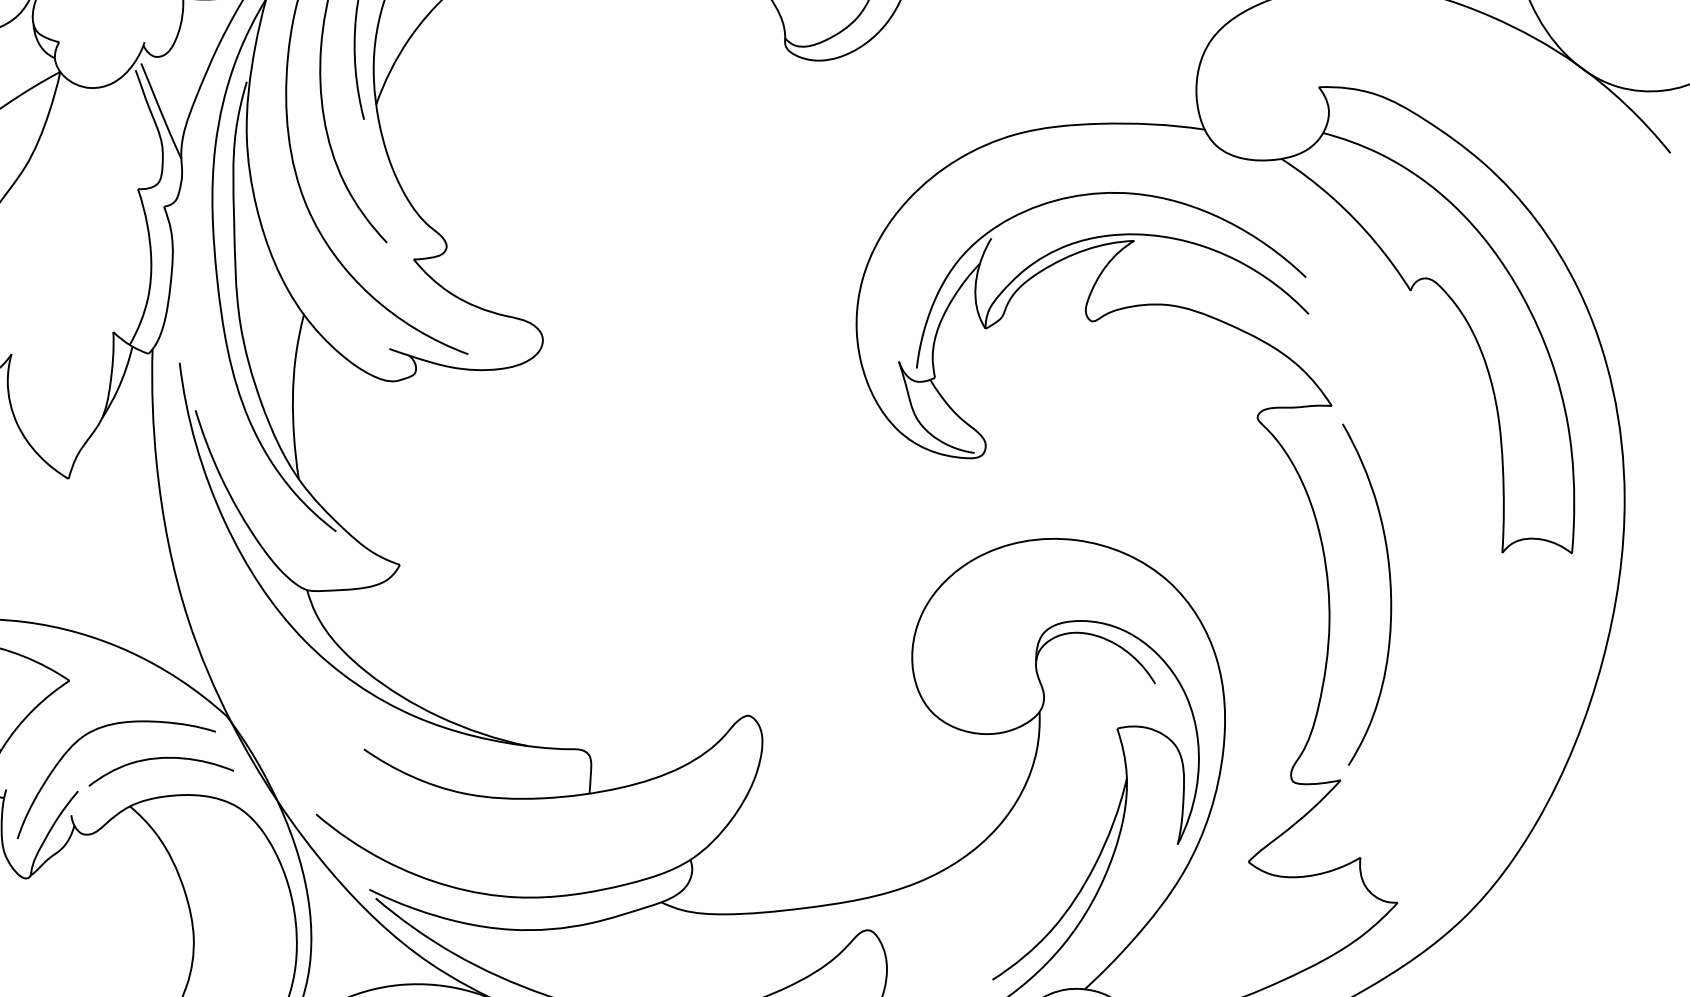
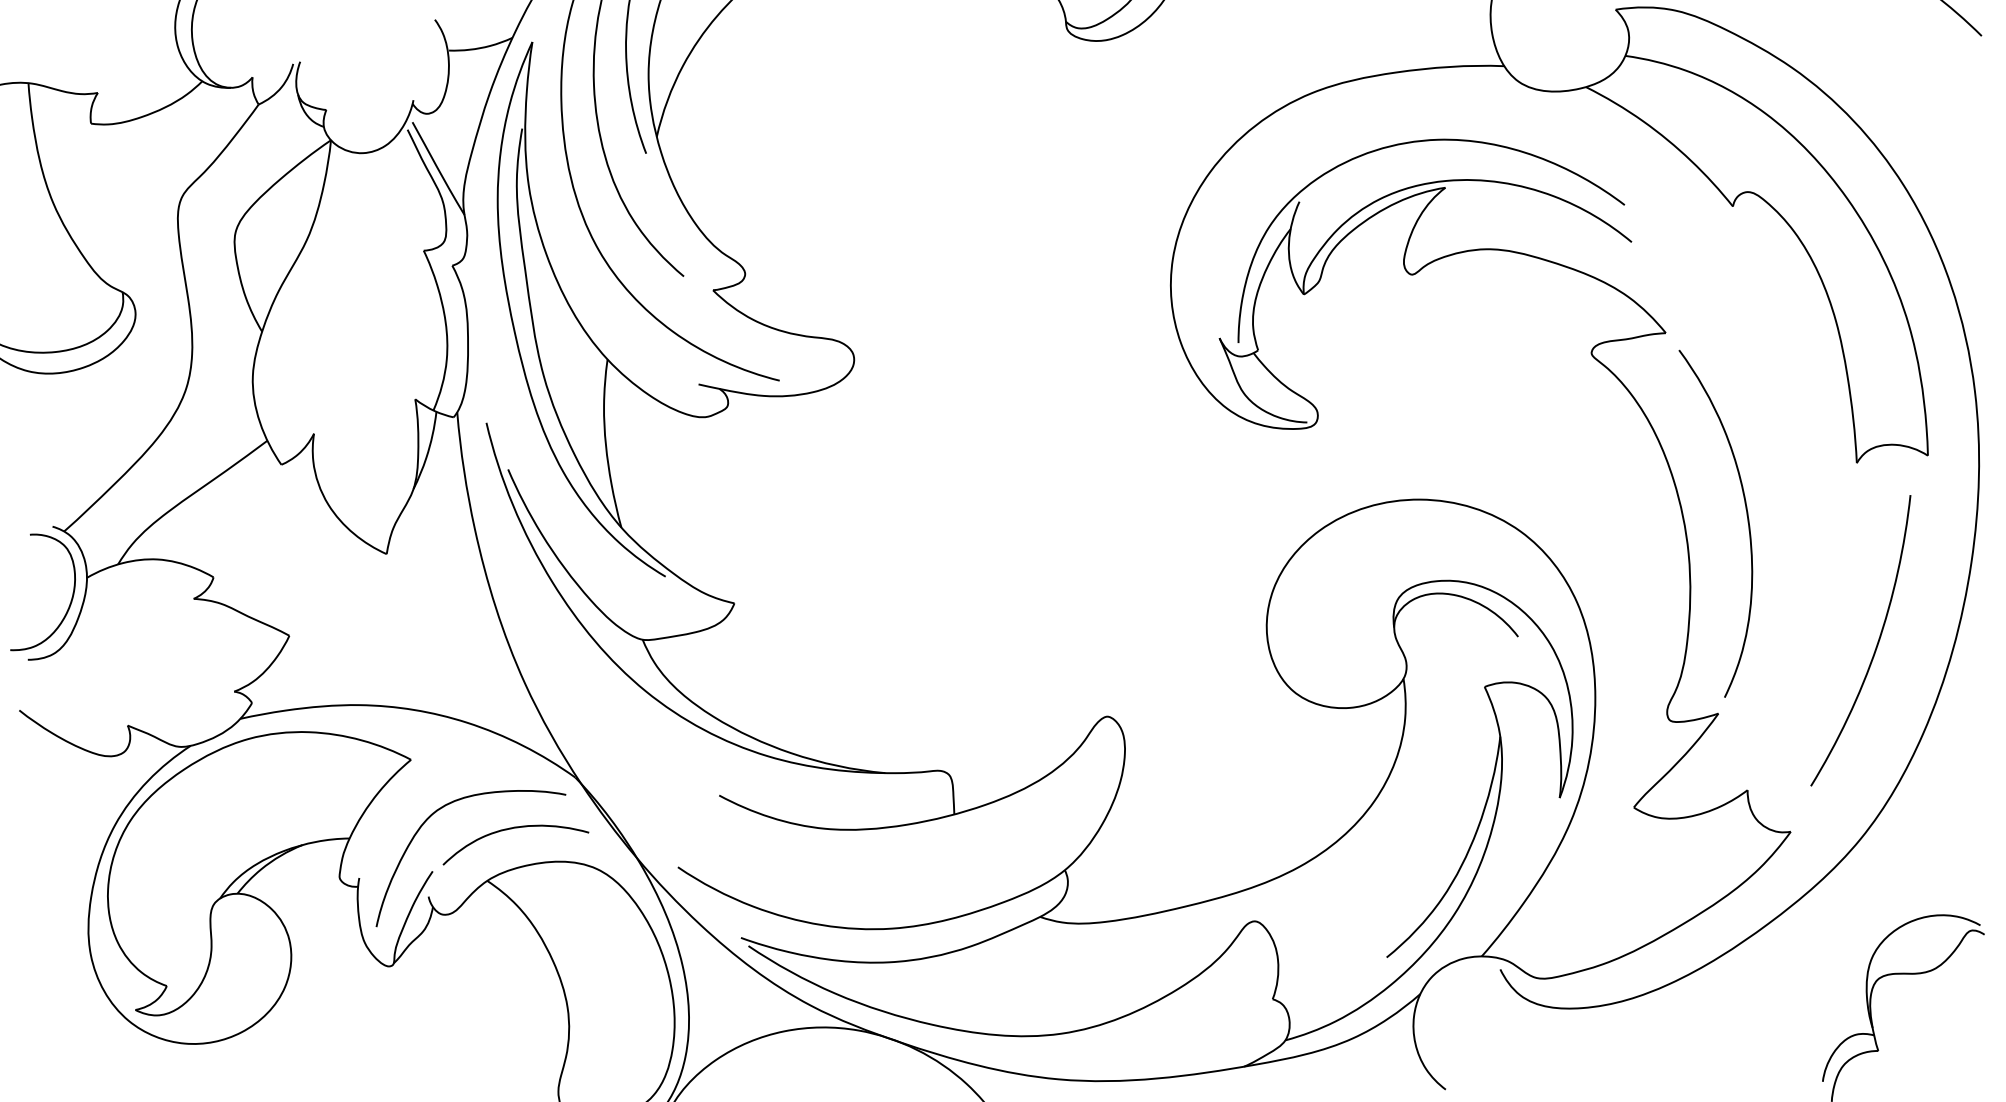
curve: (1501, 730) -> (1876, 644), added

